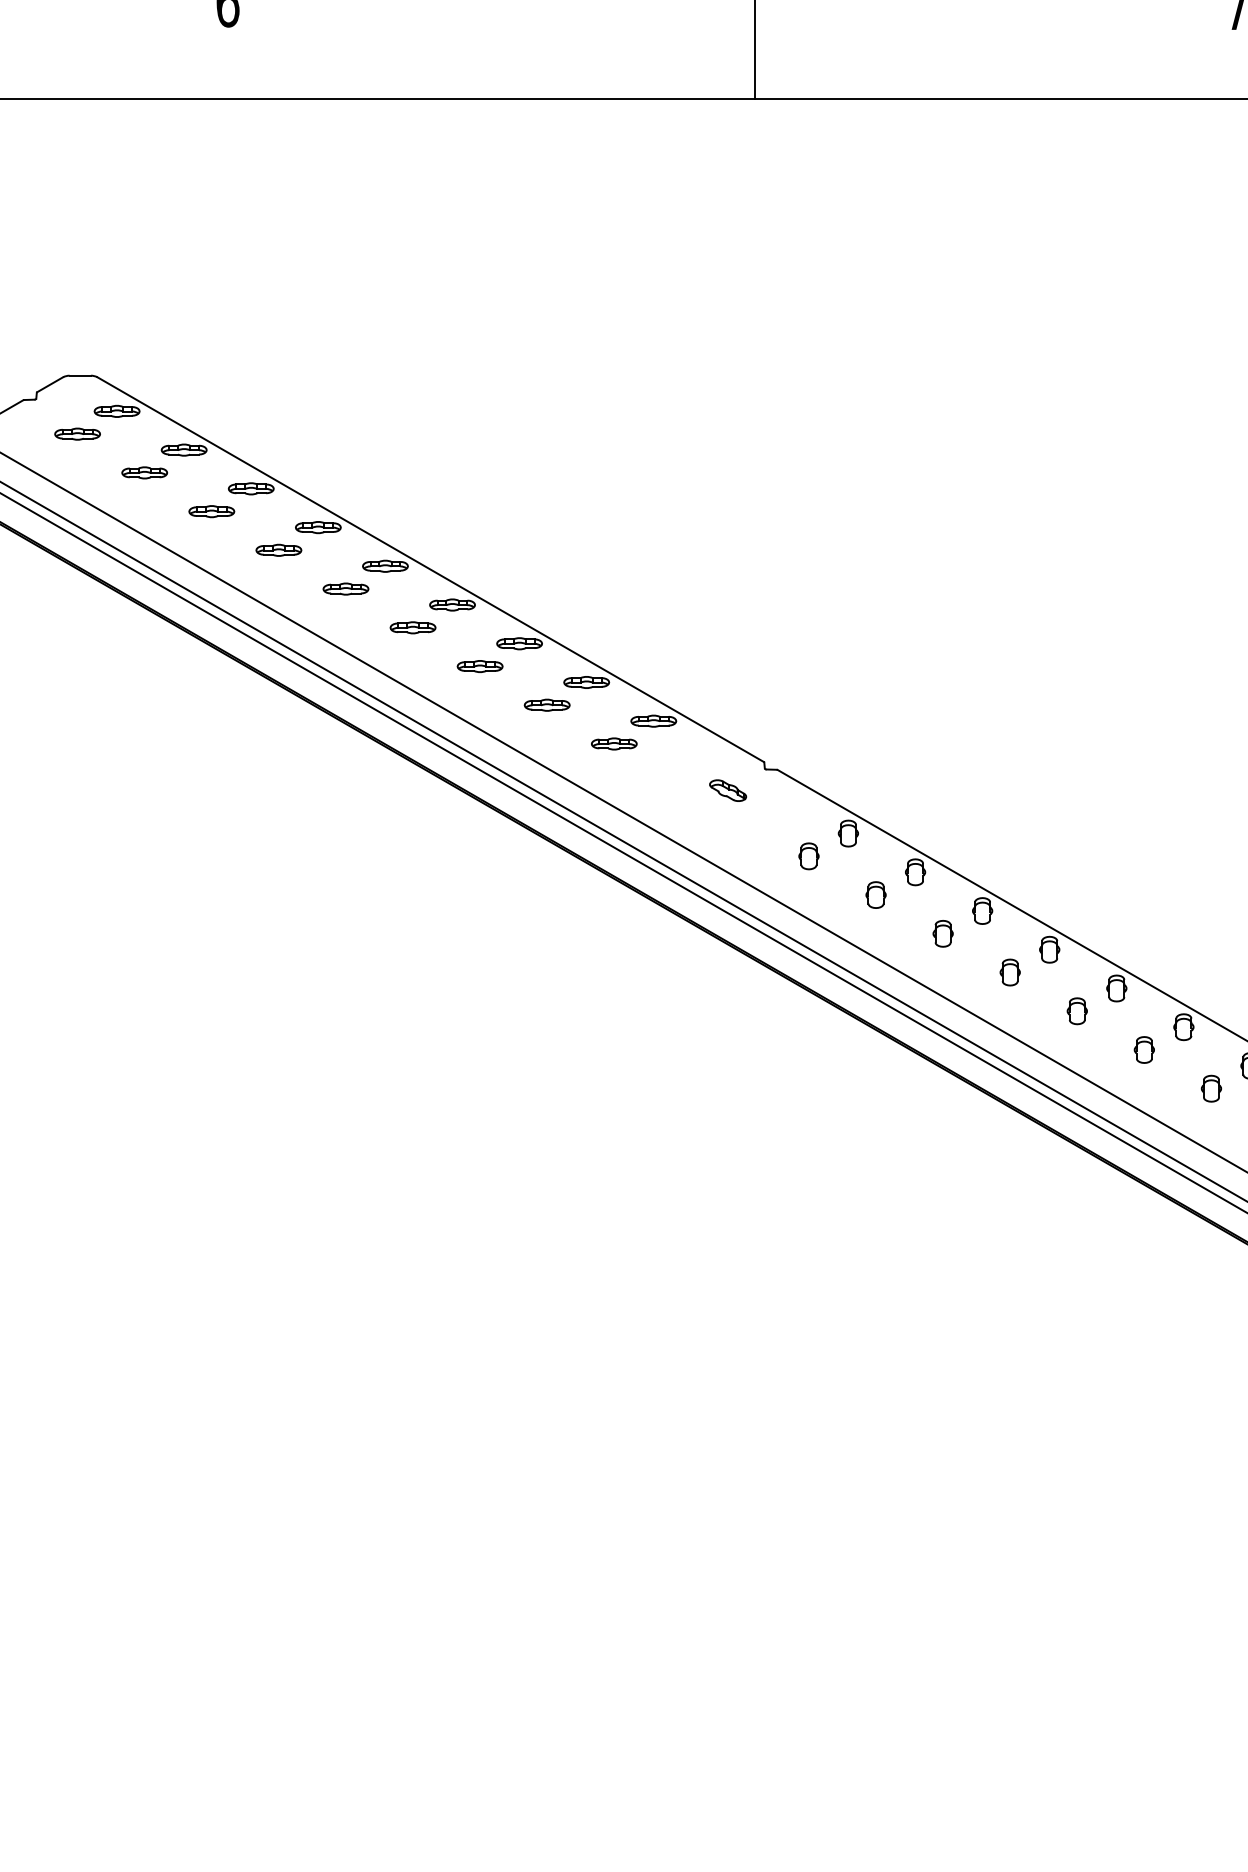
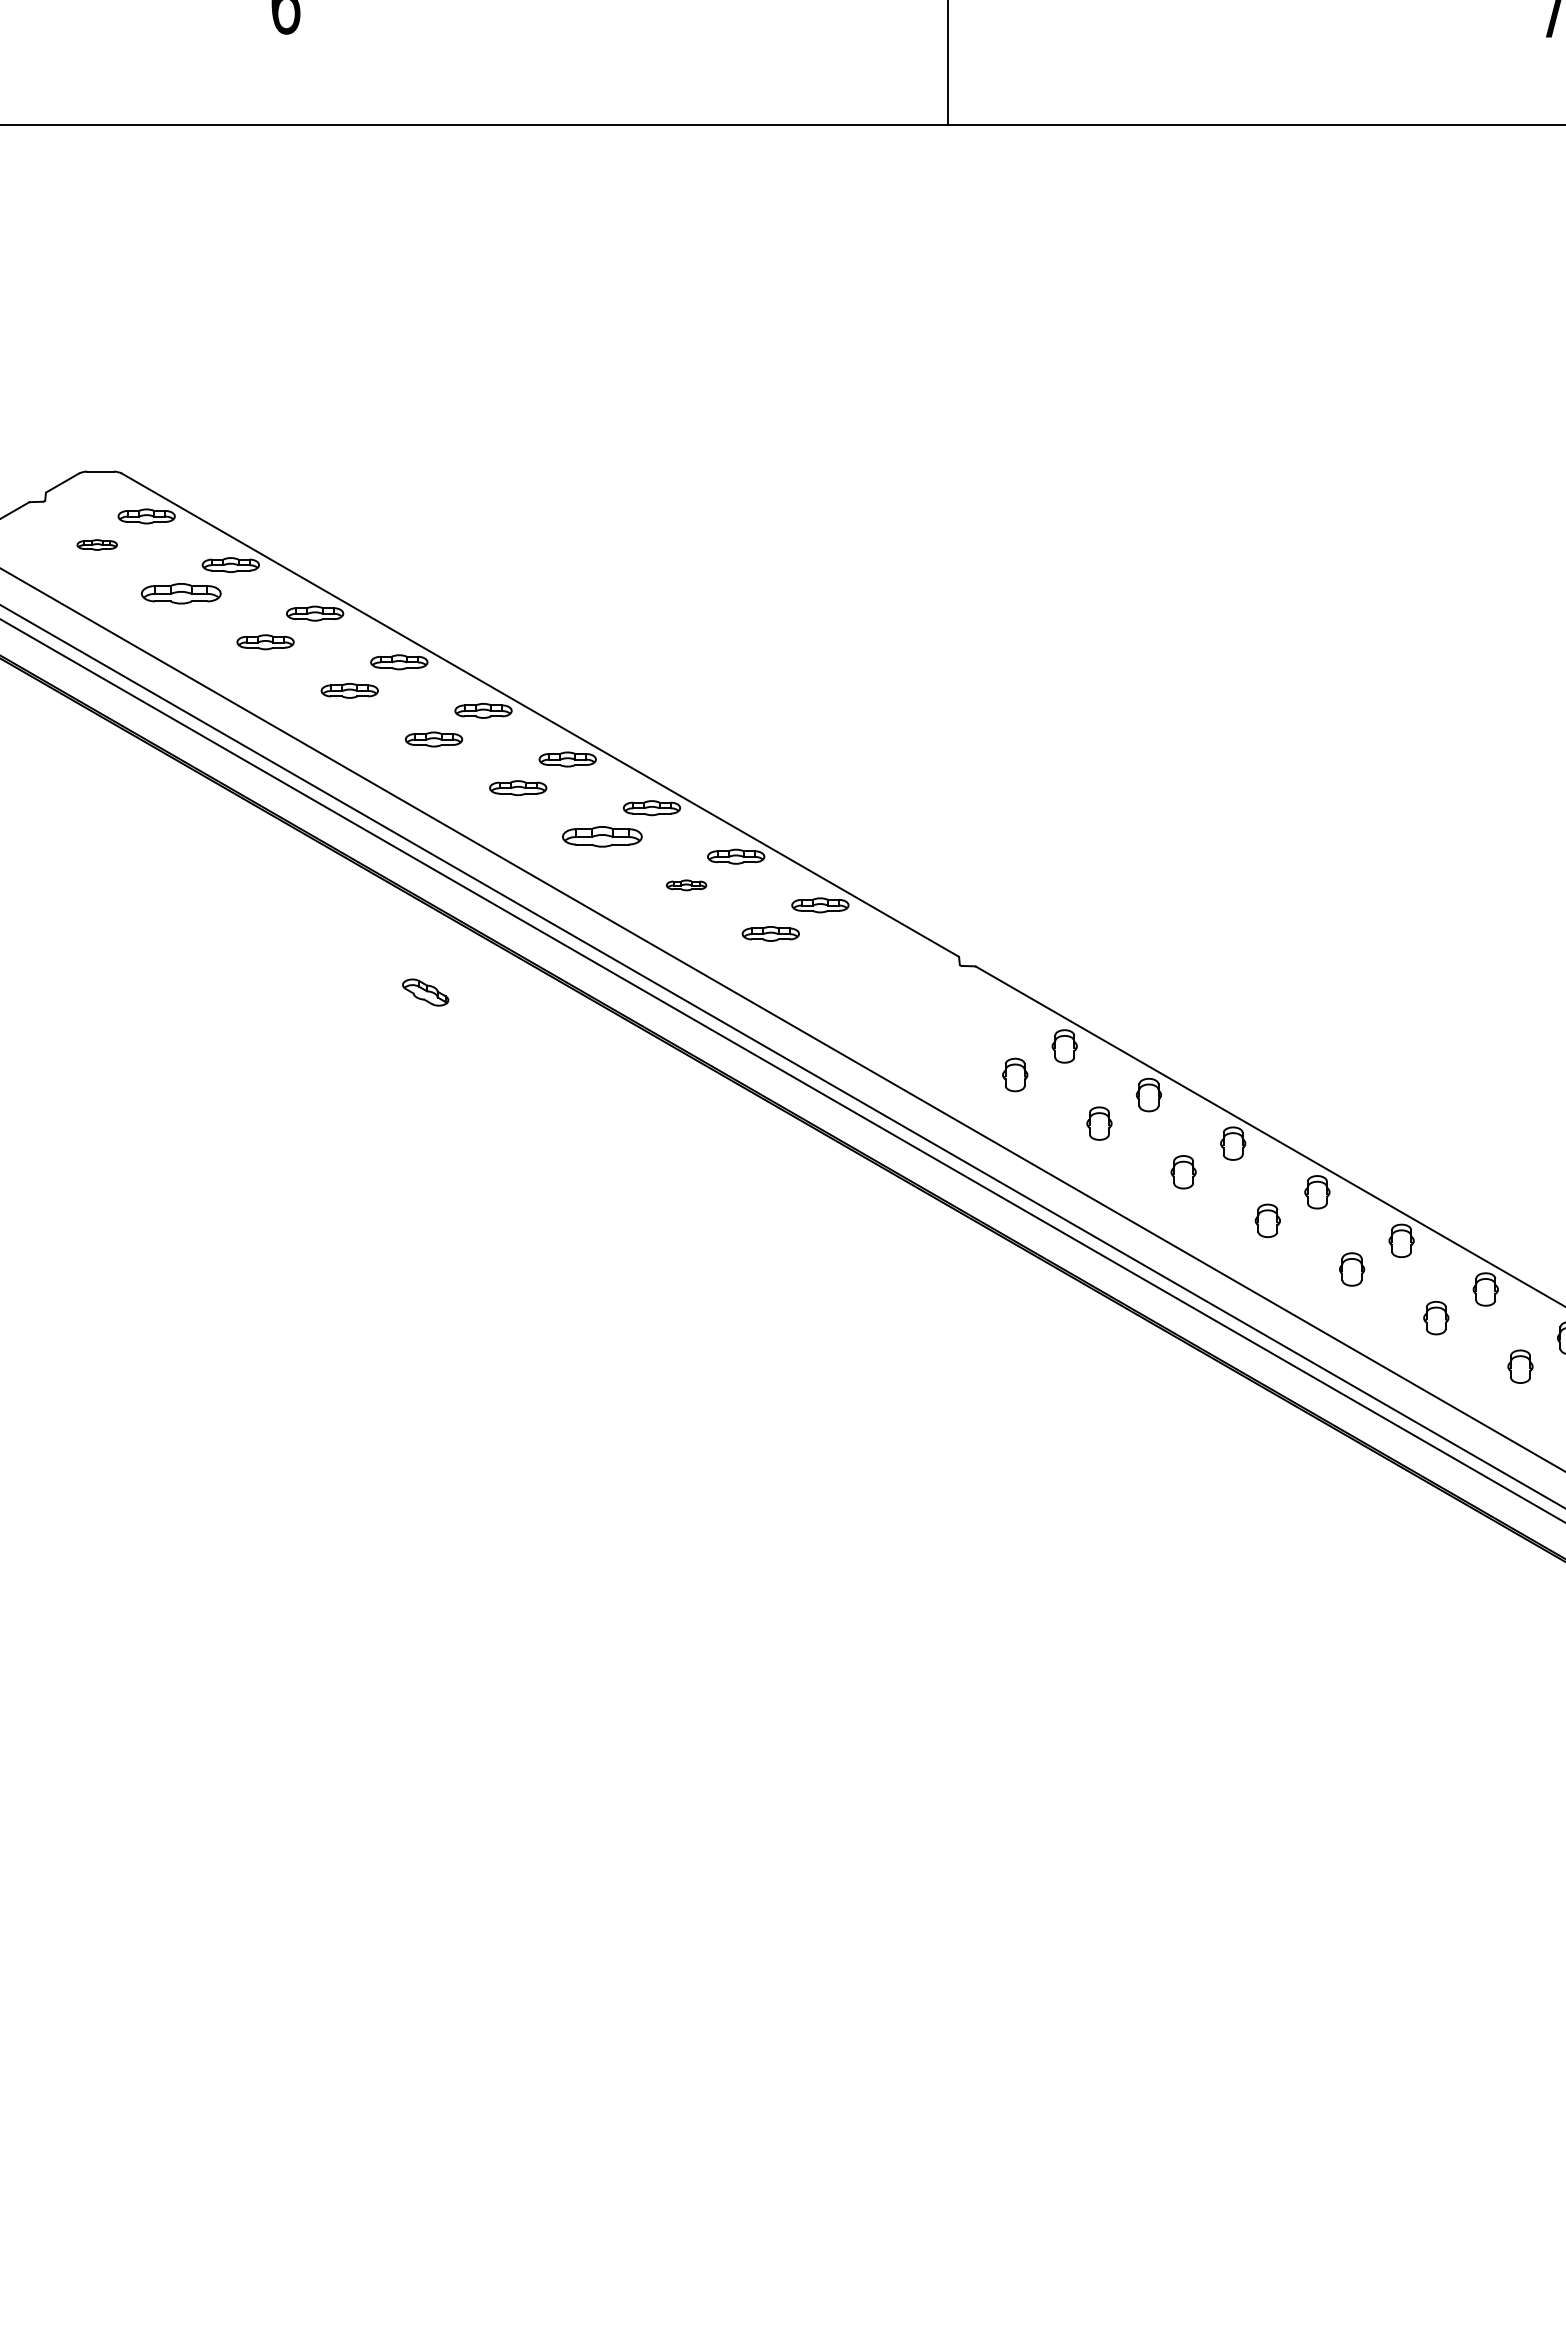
part: (77, 433) -> (97, 544), size x0.7
part: (144, 472) -> (181, 593), size x1.4
part: (480, 666) -> (602, 836), size x1.4
part: (547, 705) -> (686, 885), size x0.7
part: (727, 790) -> (425, 992), moved

